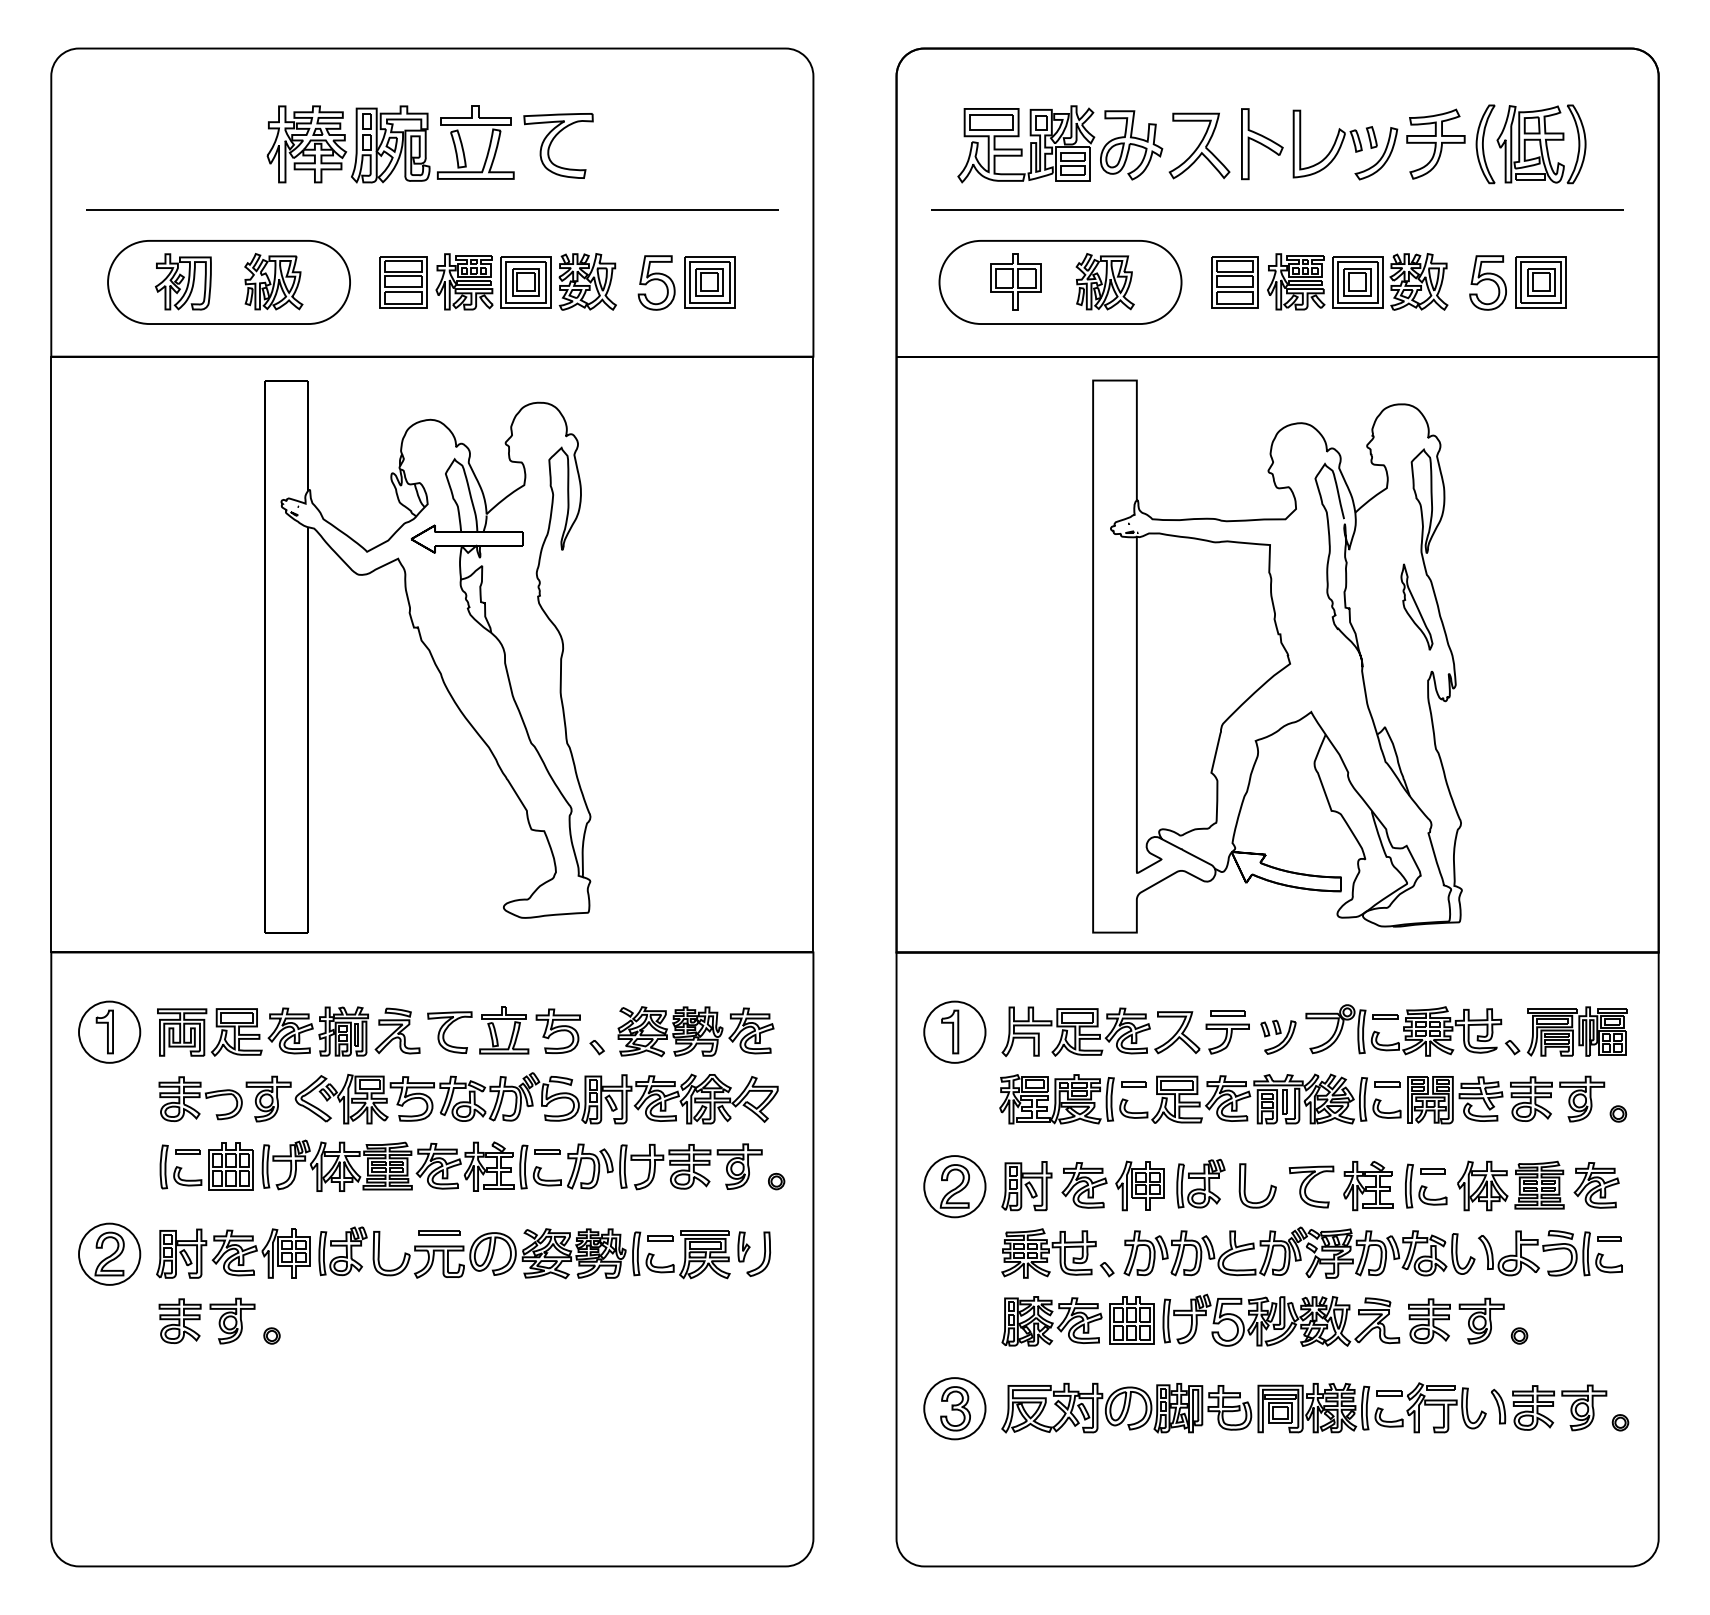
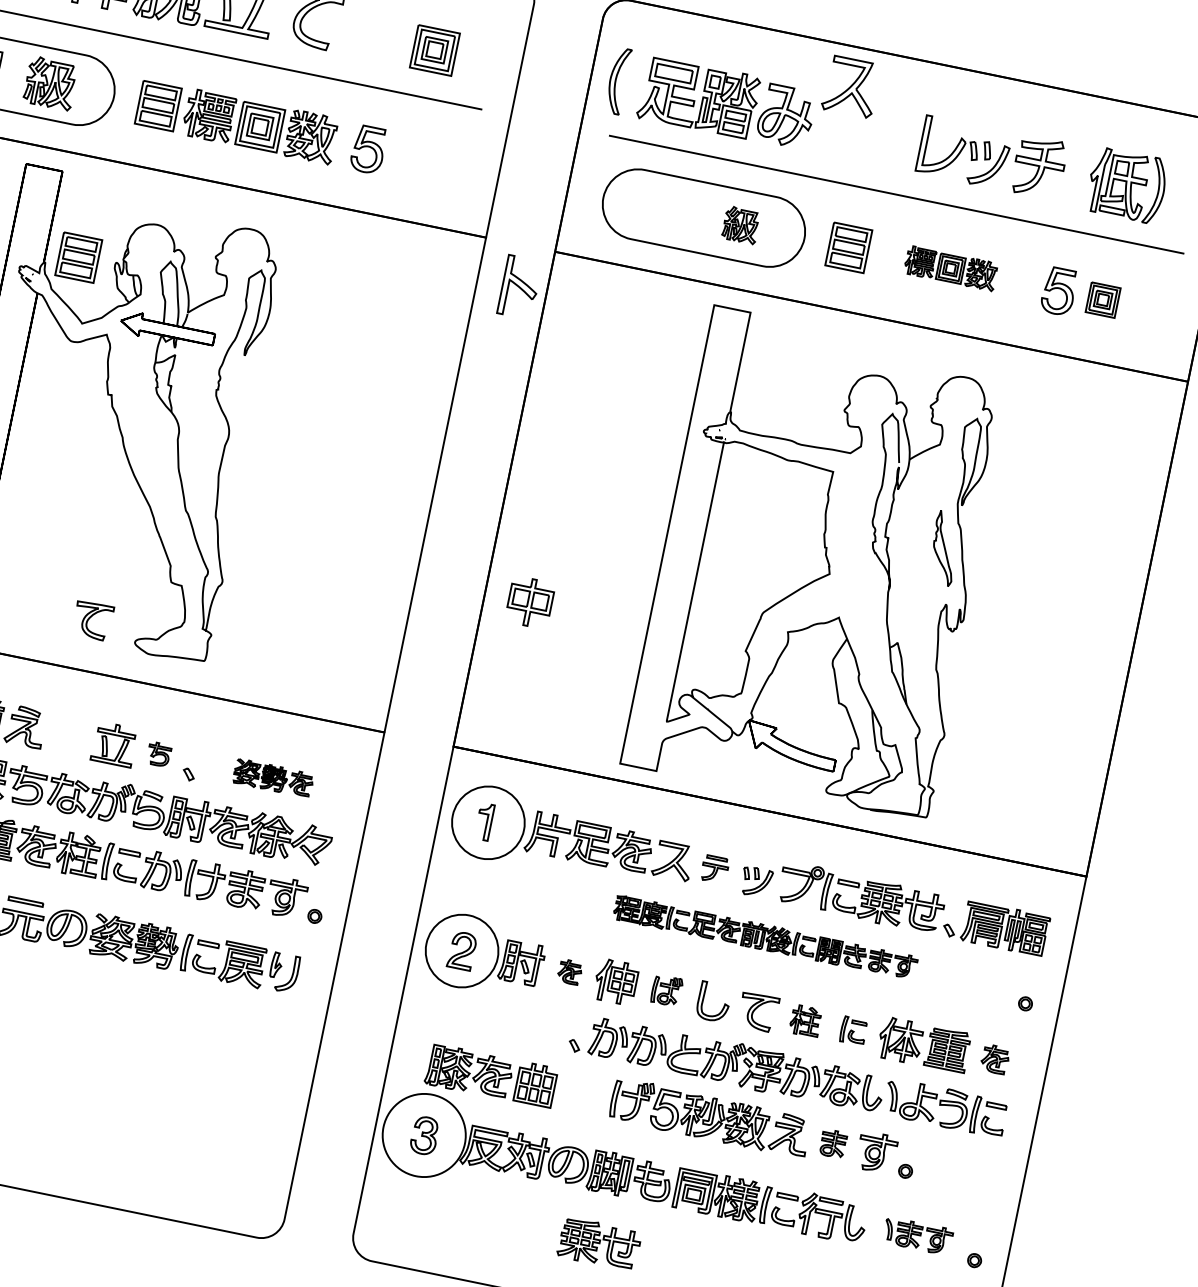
part: (1262, 144) -> (520, 287), moved
part: (1485, 144) -> (617, 81), moved
part: (1199, 145) -> (851, 86), moved
part: (1015, 281) -> (529, 602), moved
part: (1104, 281) -> (740, 224), size x0.7
part: (1357, 281) -> (950, 267), size x0.6
part: (709, 282) -> (434, 50), moved
part: (1540, 282) -> (1102, 300), size x0.7
part: (347, 476) -> (78, 257), added
part: (557, 1031) -> (158, 754), size x0.6
part: (695, 1031) -> (273, 778), size x0.6
circle: (954, 1031) -> (488, 822), size x1.4
part: (449, 1032) -> (92, 620), moved
part: (1227, 1032) -> (714, 869), size x0.7
part: (1302, 1098) -> (765, 937), size x0.6
part: (1200, 1183) -> (666, 990), size x0.7
part: (1084, 1185) -> (569, 972), size x0.6
part: (1426, 1185) -> (853, 1030), size x0.7
part: (1596, 1185) -> (995, 1059), size x0.7
circle: (954, 1186) -> (461, 950), size x1.4
part: (1368, 1186) -> (805, 1021), size x0.7
part: (1048, 1253) -> (598, 1243), moved
part: (1077, 1321) -> (490, 1076), moved
part: (1429, 1321) -> (833, 1143), size x0.7
part: (1549, 1407) -> (918, 1235), size x0.7
circle: (954, 1408) -> (423, 1135), size x1.6

